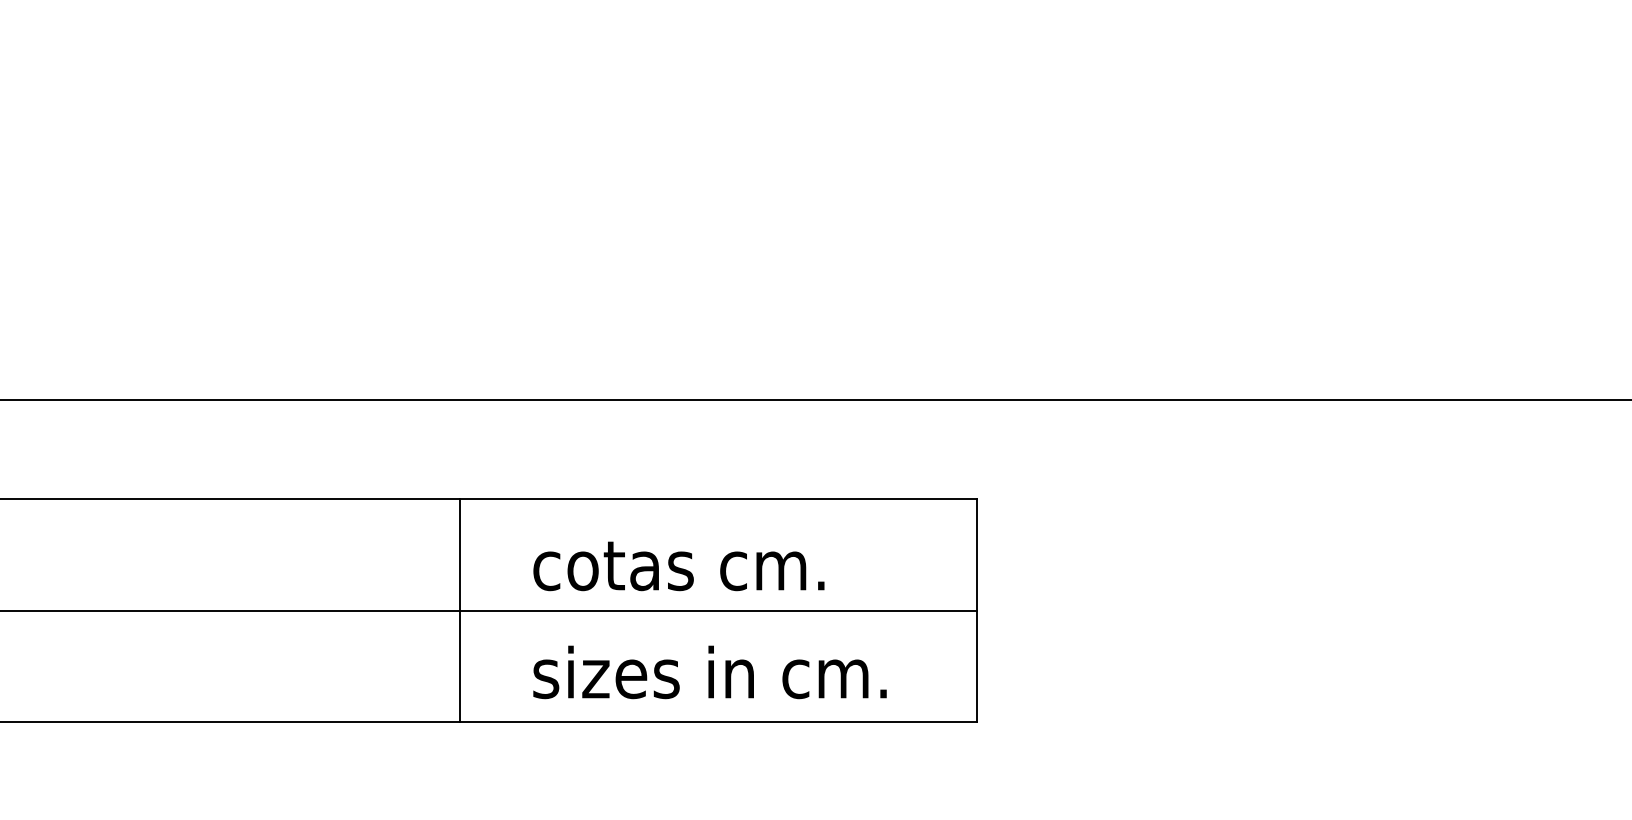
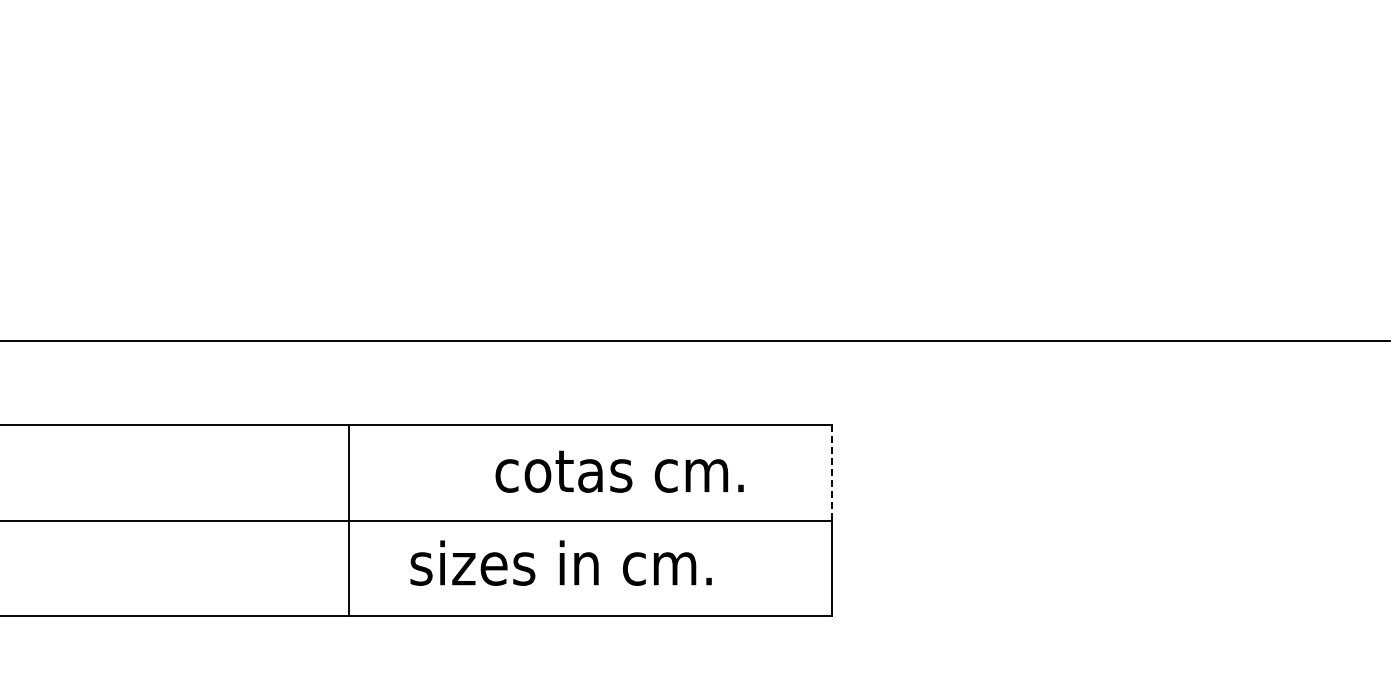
line: (976, 554) -> (832, 472), solid -> dashed
text: (678, 566) -> (619, 471), moved
line: (459, 610) -> (348, 520), moved
text: (709, 671) -> (560, 562), moved

